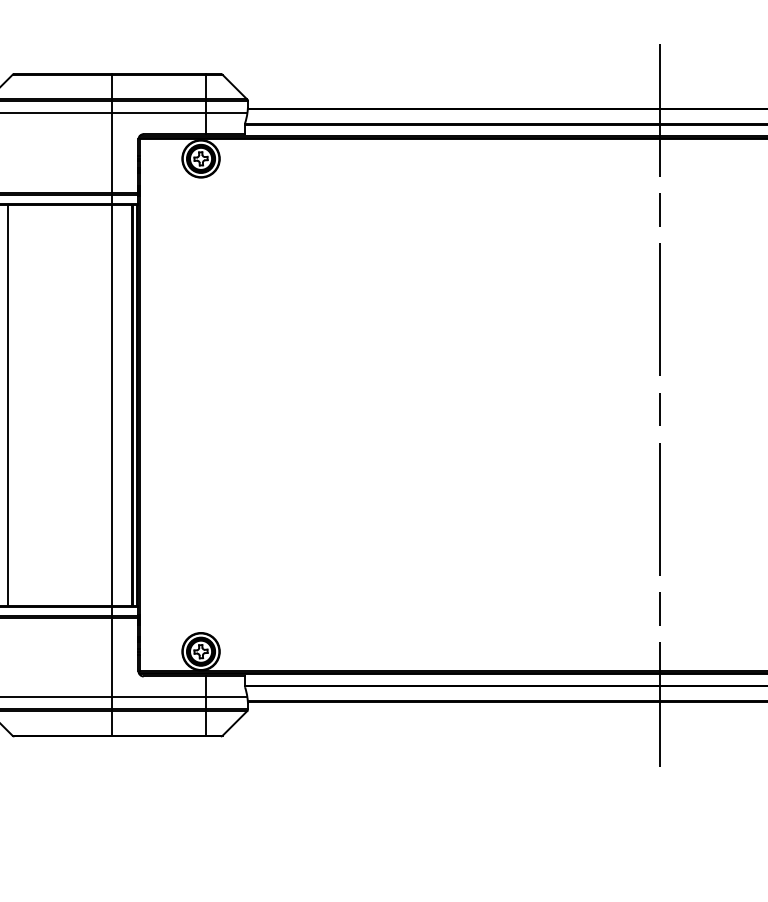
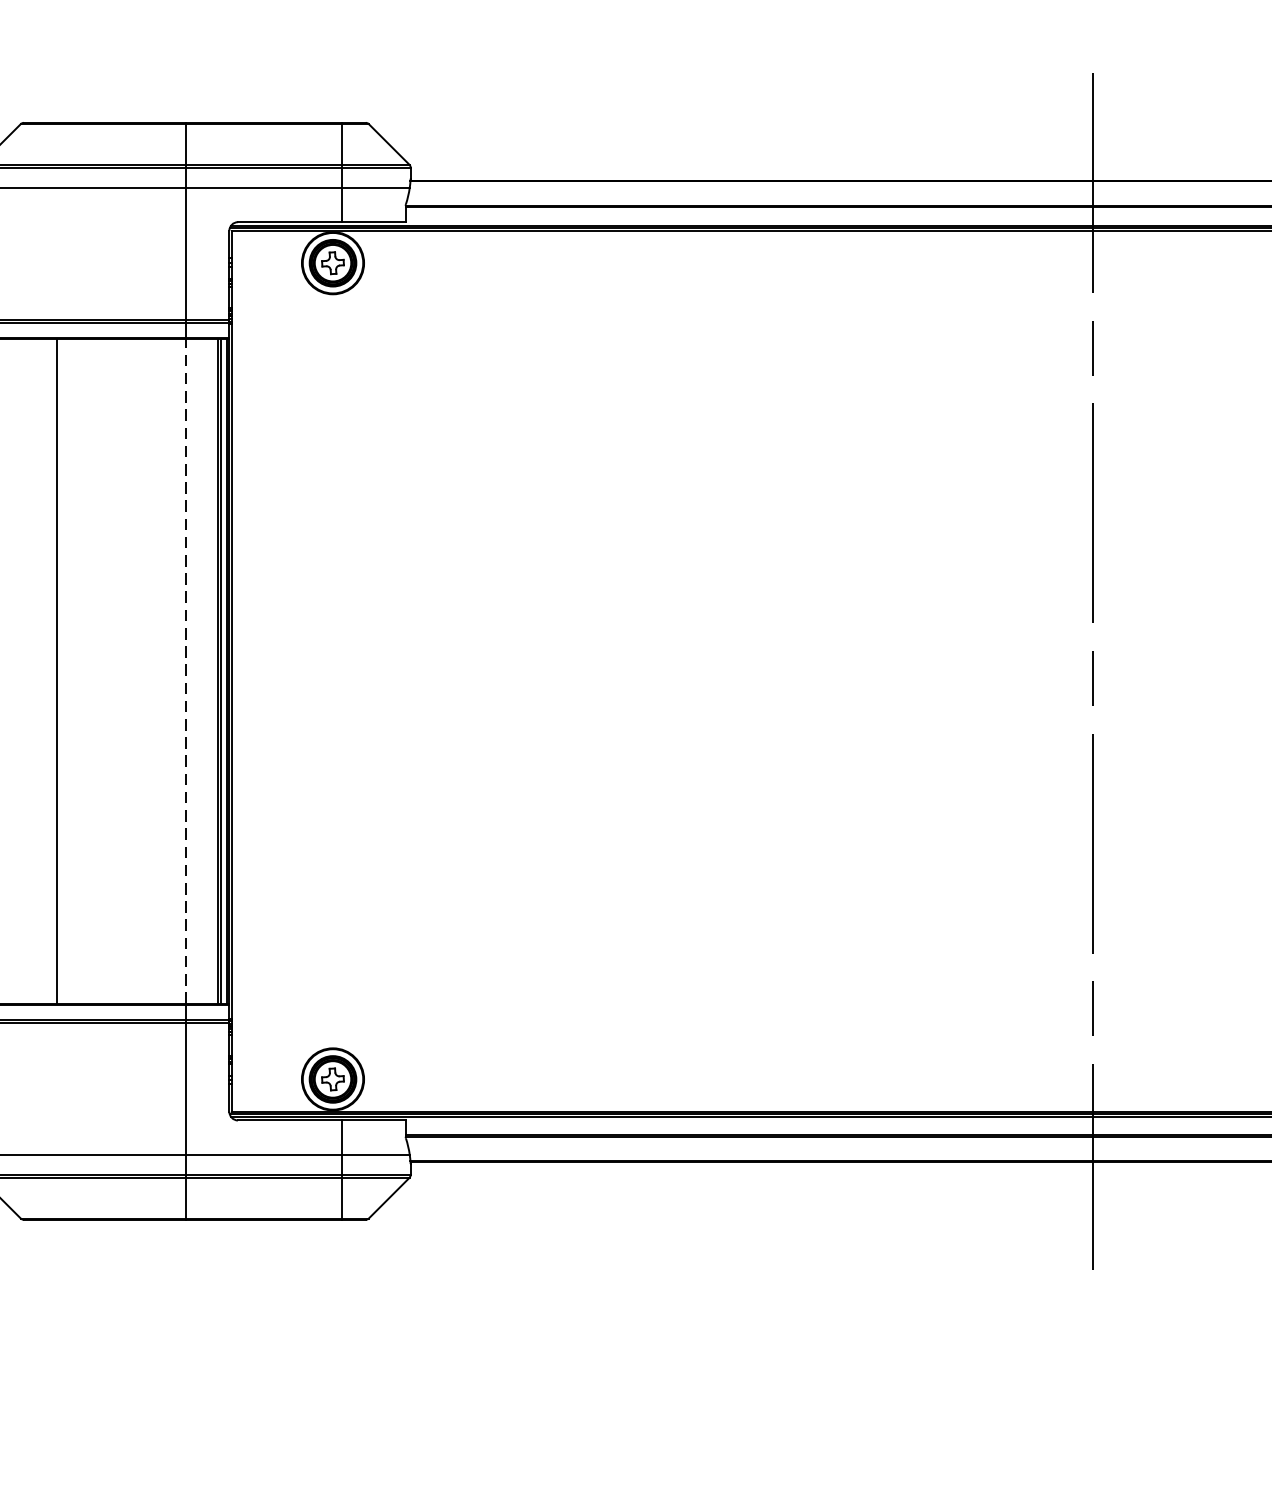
line: (8, 405) -> (57, 671), moved
line: (112, 405) -> (186, 671), solid -> dashed

